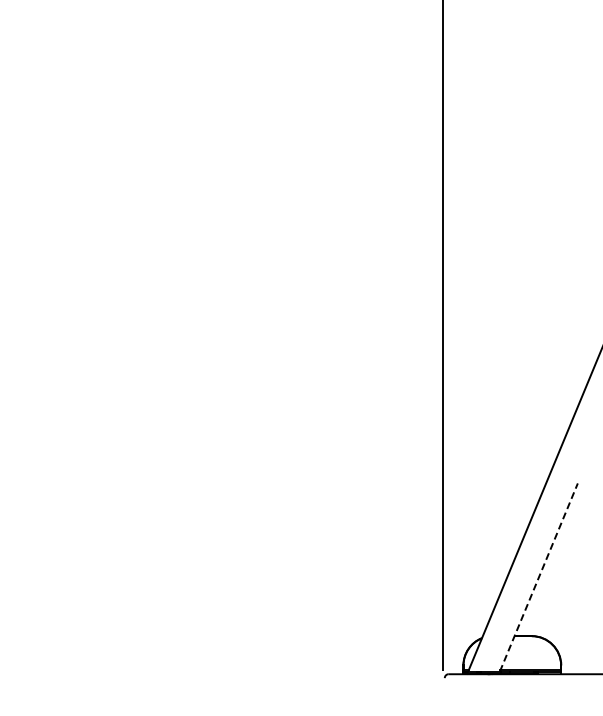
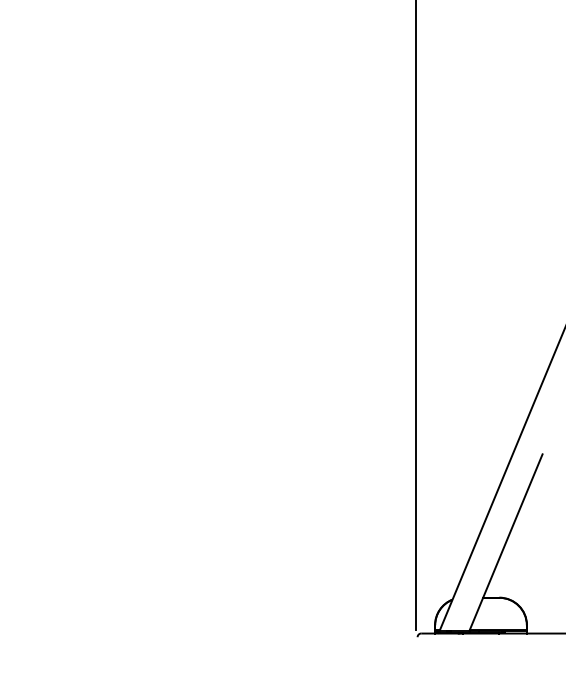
line: (538, 577) -> (505, 542), dashed -> solid

